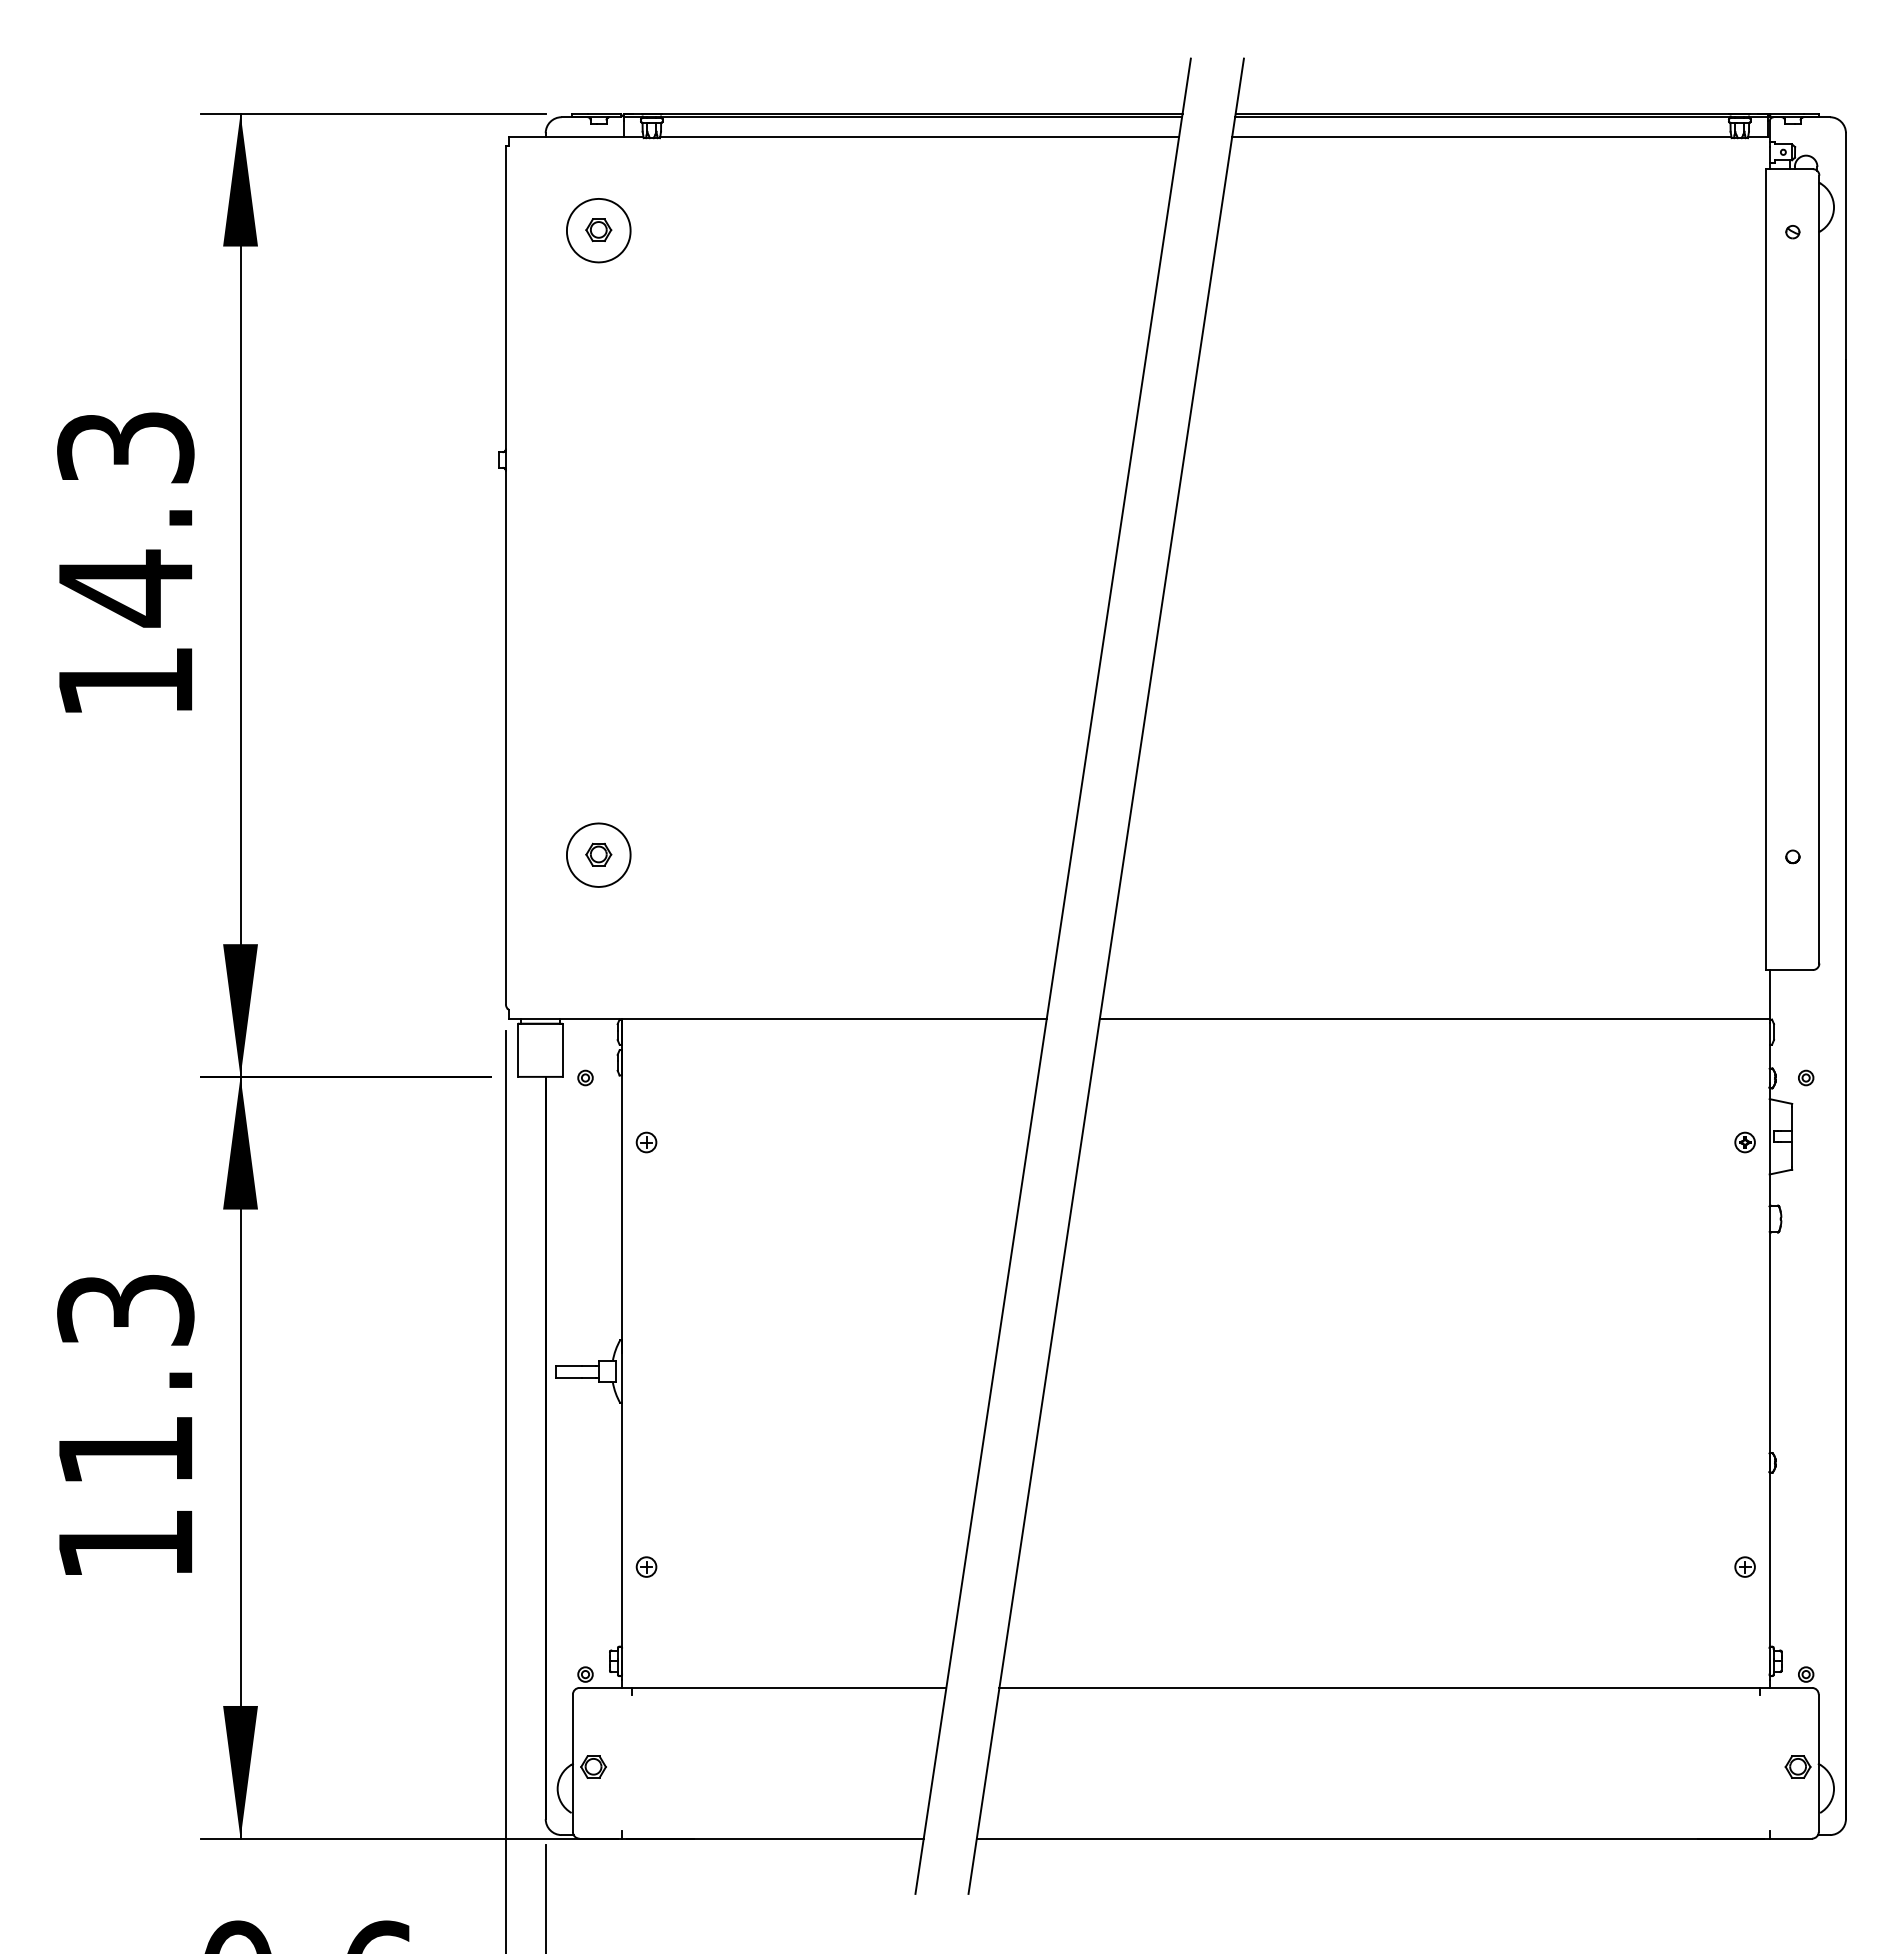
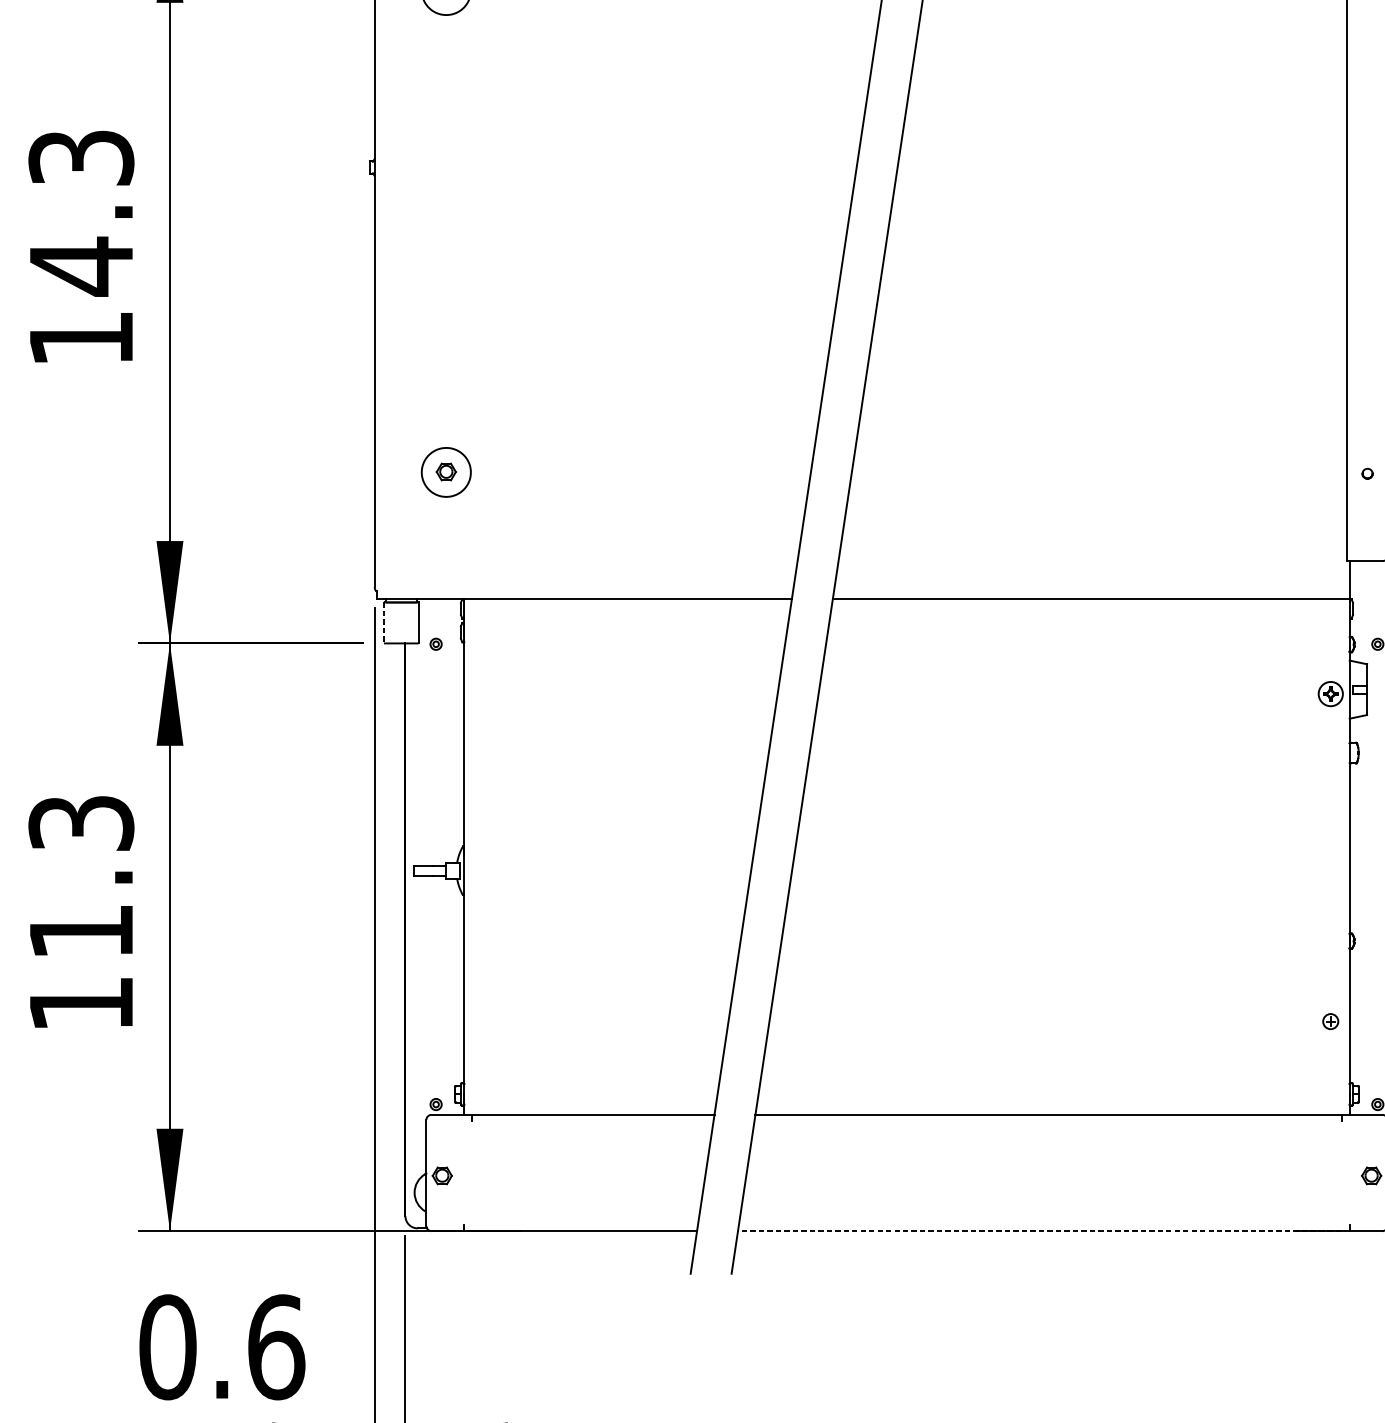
line: (517, 1050) -> (383, 623), solid -> dashed
part: (646, 1142) -> (483, 694), removed
part: (1744, 1142) -> (1330, 694), size x1.6
part: (646, 1566) -> (483, 1021), removed
line: (1372, 1838) -> (1043, 1231), solid -> dashed

